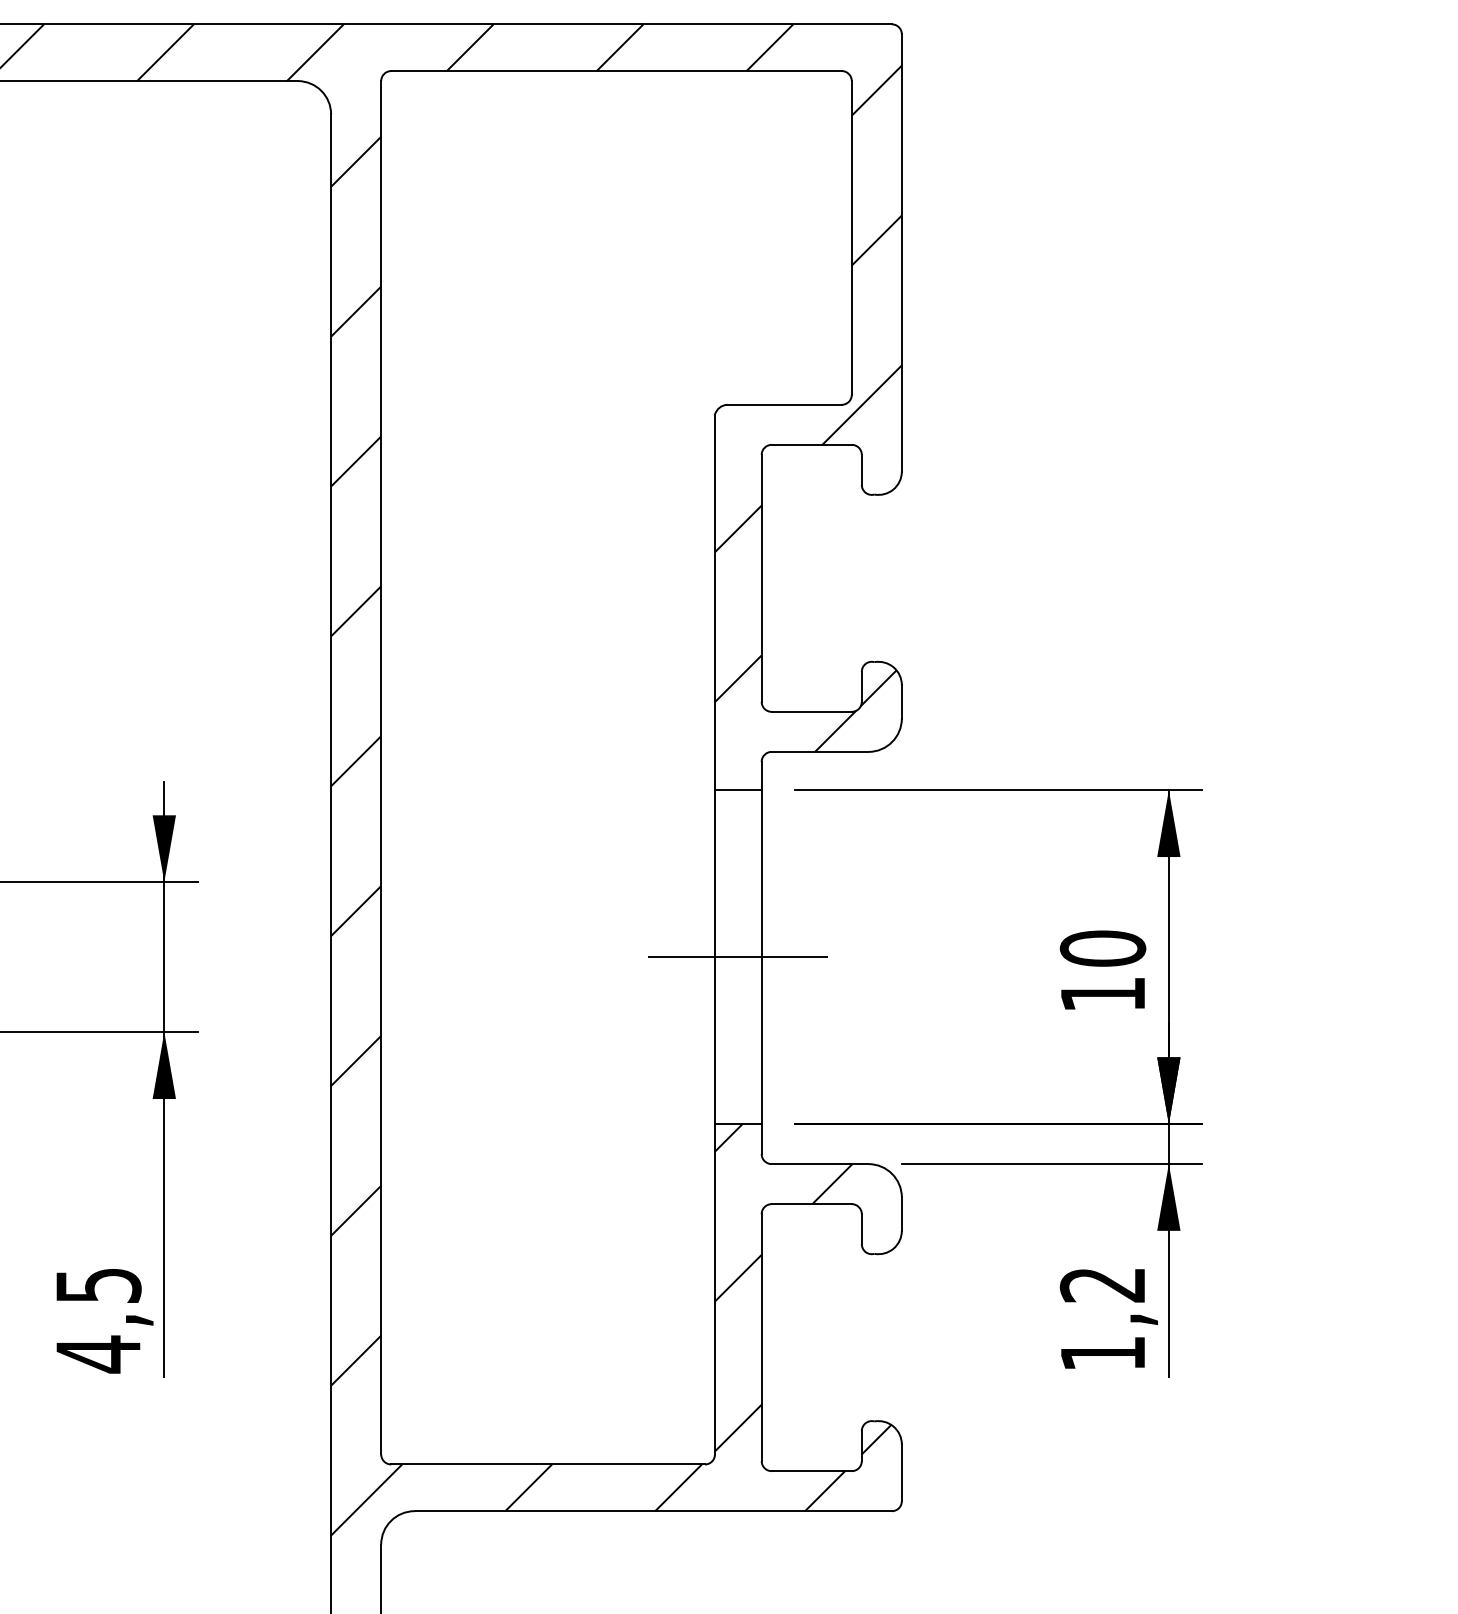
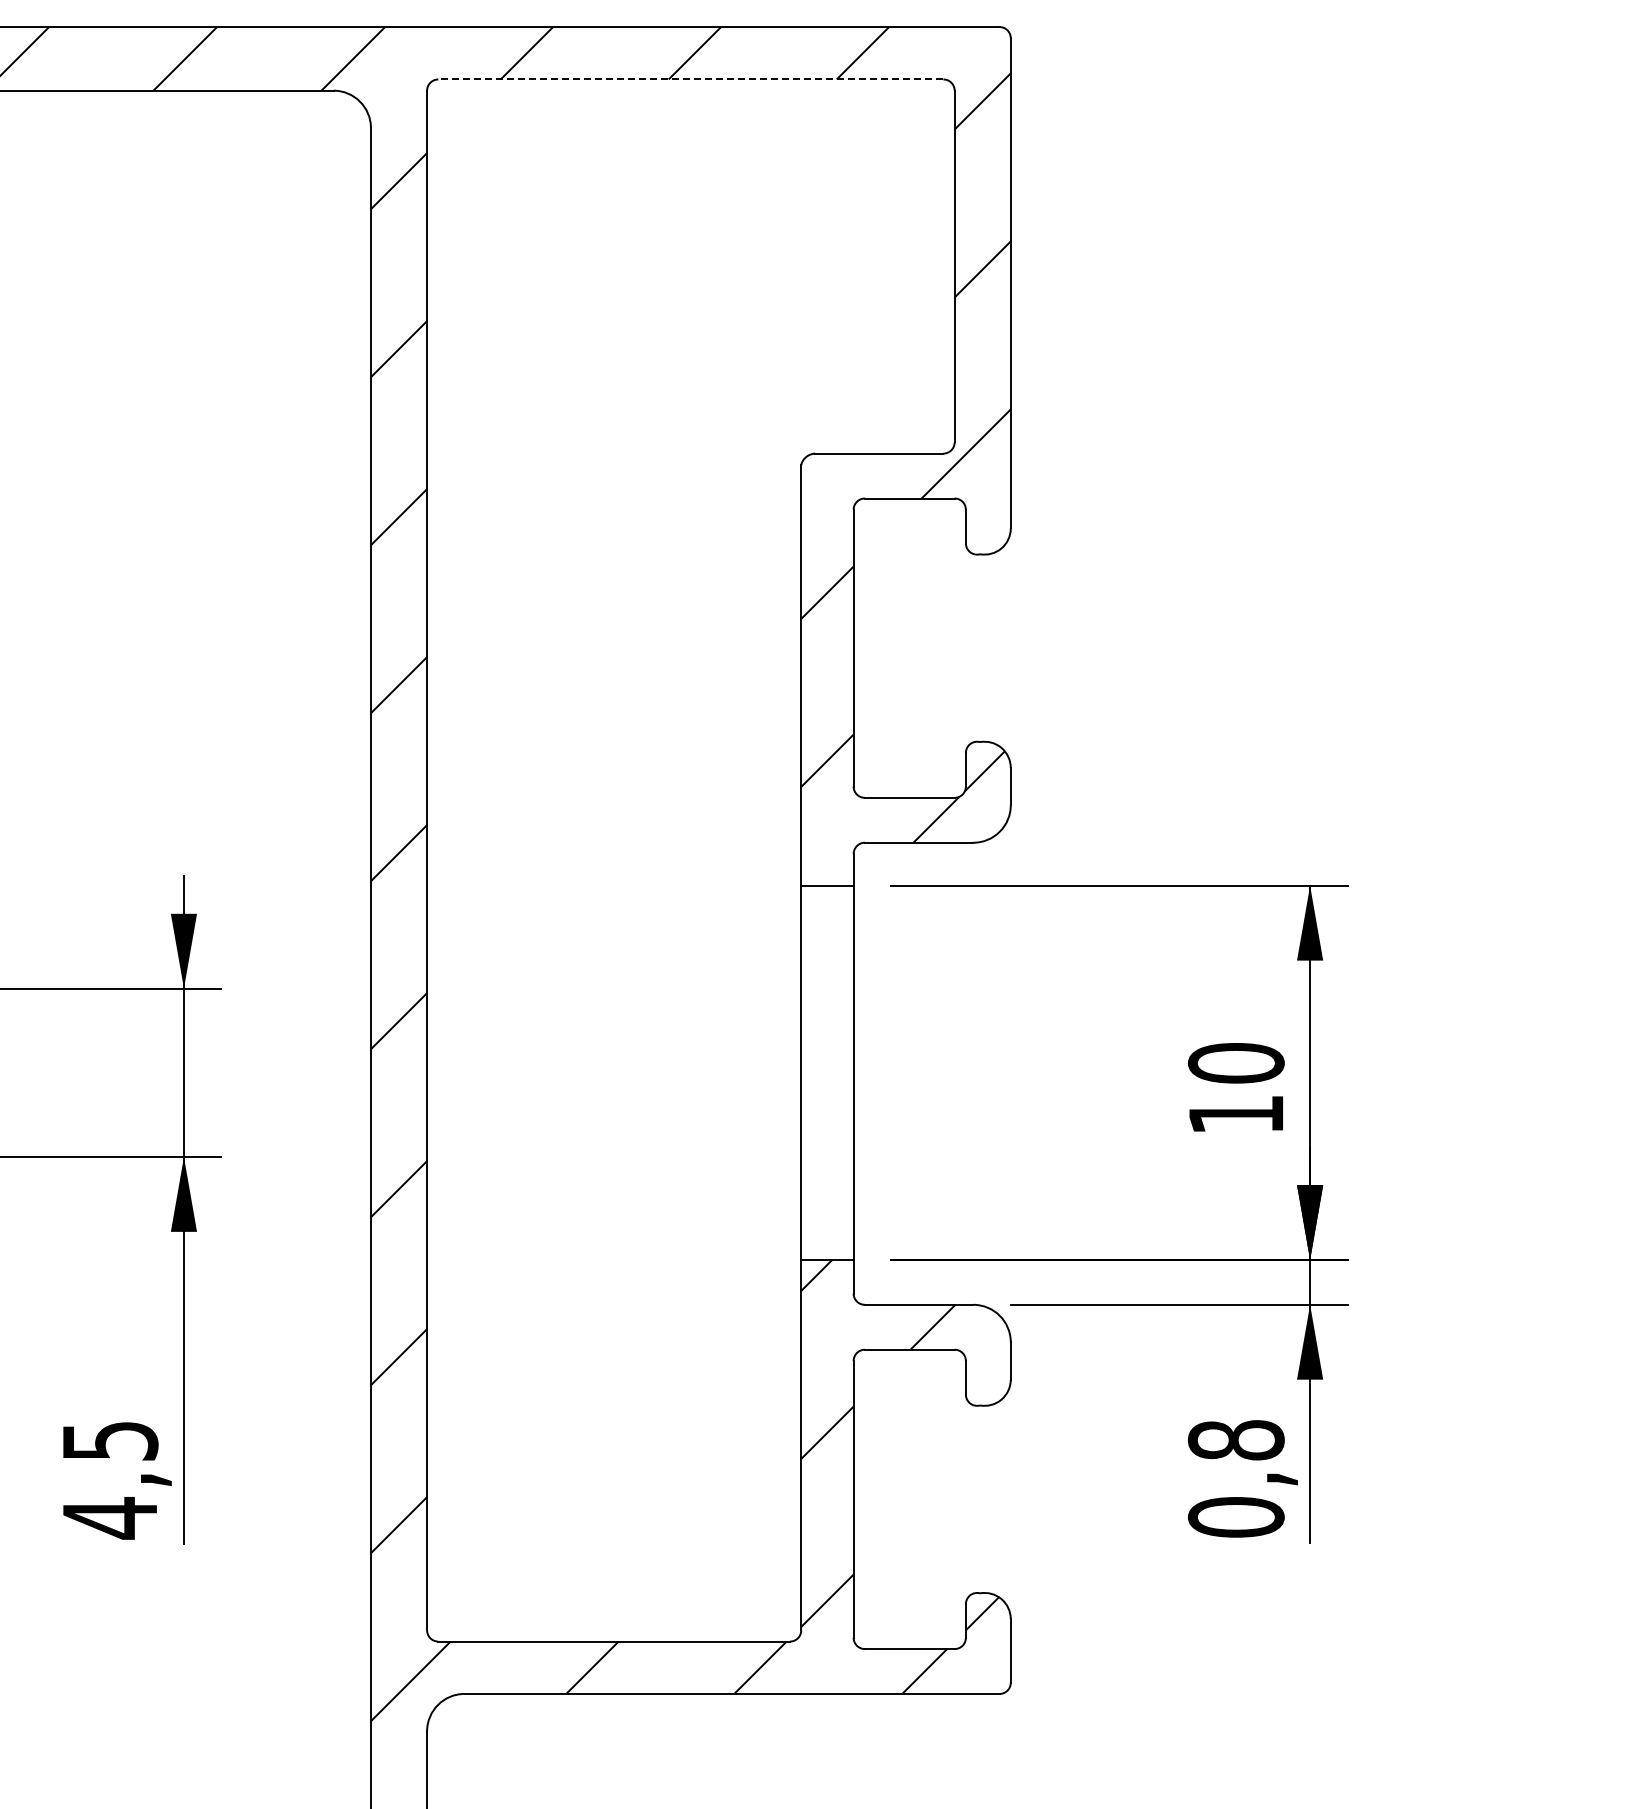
line: (616, 71) -> (690, 79), solid -> dashed
line: (738, 956) -> (827, 1072), removed
text: (1102, 1319) -> (1235, 1478), 1,2 -> 0,8

